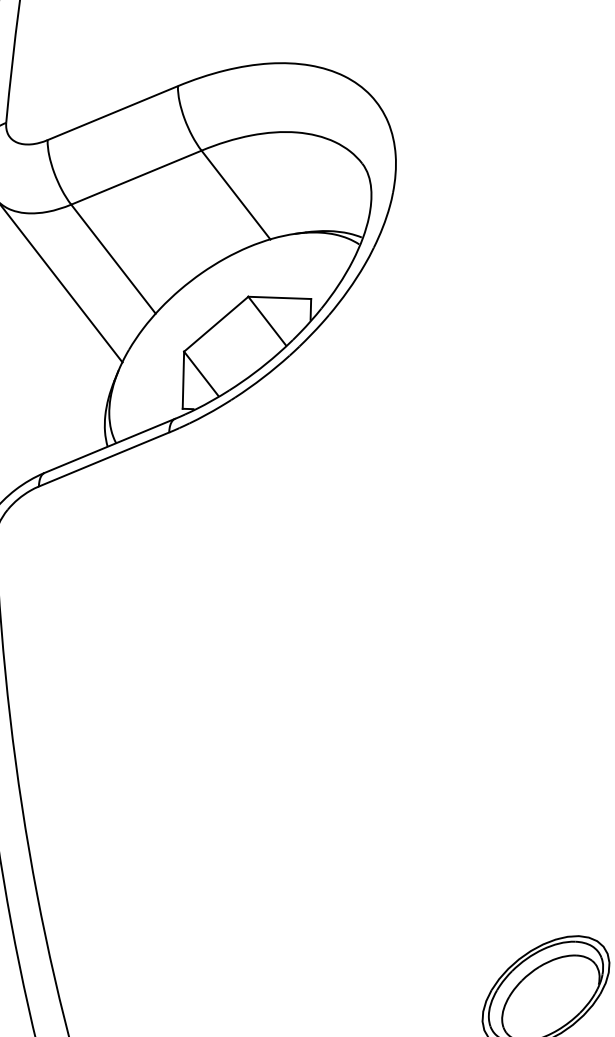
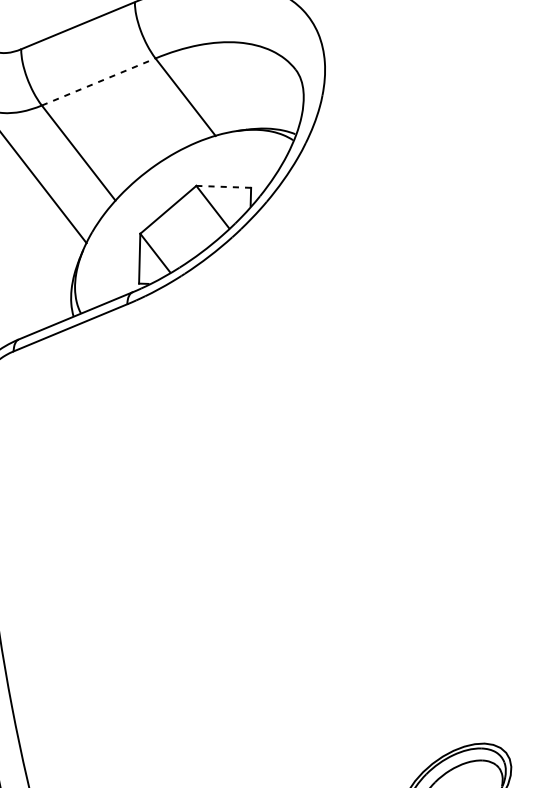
line: (136, 177) -> (98, 81), solid -> dashed
line: (279, 297) -> (223, 186), solid -> dashed

